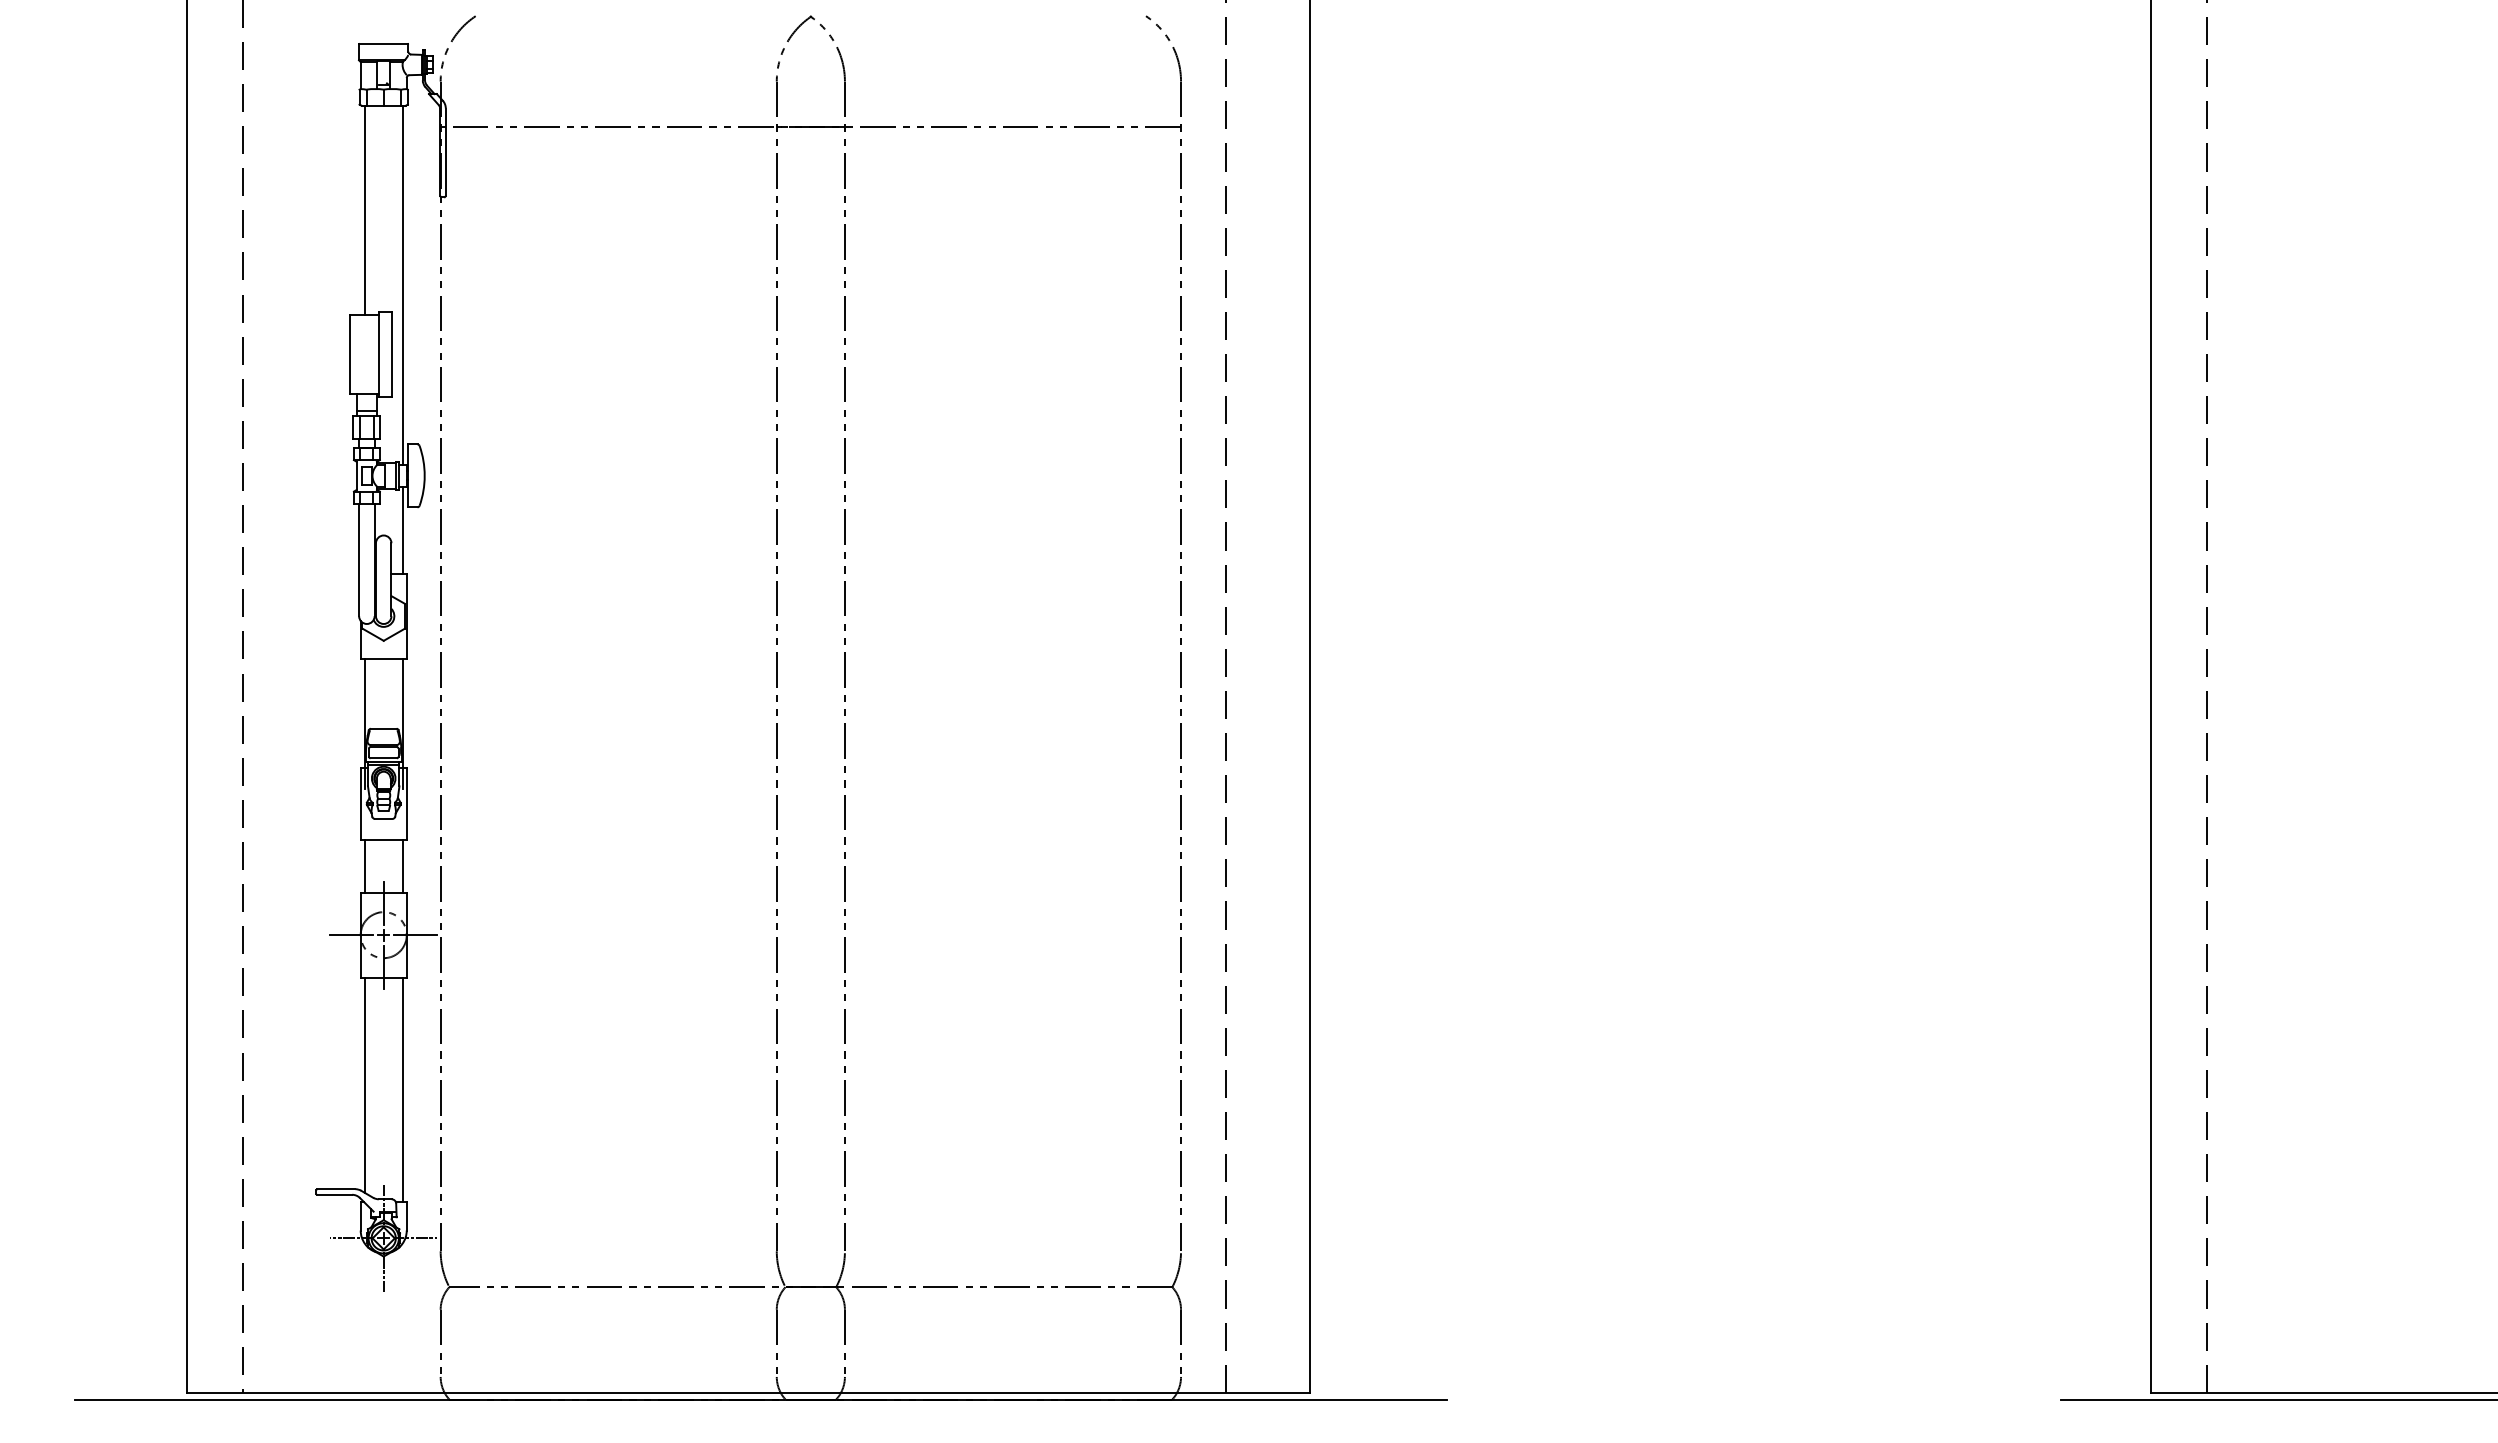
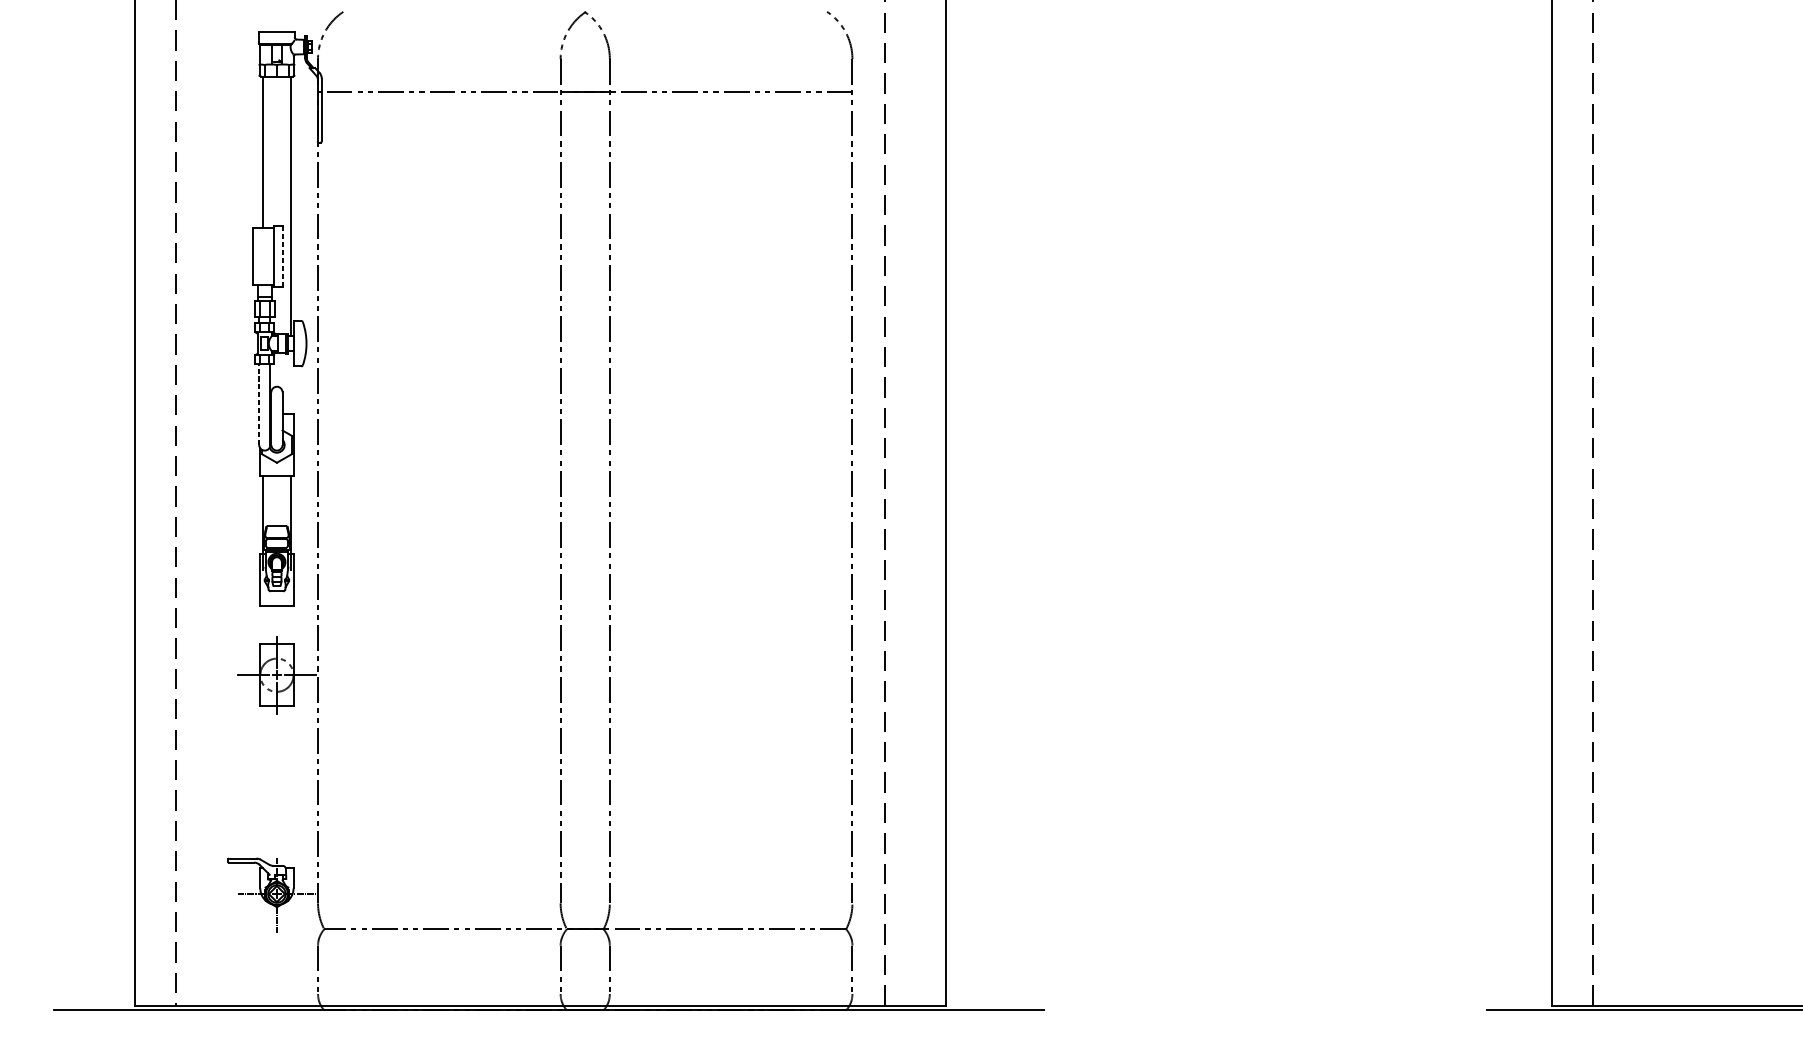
line: (391, 354) -> (282, 256), solid -> dashed
line: (402, 529) -> (290, 382), removed
line: (359, 559) -> (259, 404), solid -> dashed
line: (364, 865) -> (263, 624), removed
line: (402, 865) -> (290, 624), removed
line: (364, 1084) -> (263, 783), removed
line: (402, 1089) -> (290, 786), removed

